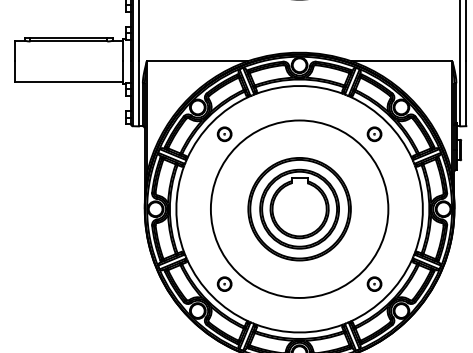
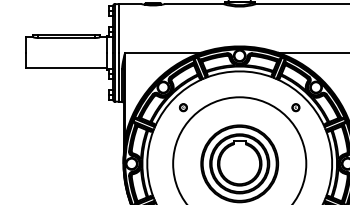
part: (224, 134) -> (183, 107), size x0.7
part: (374, 134) -> (295, 107), size x0.7

